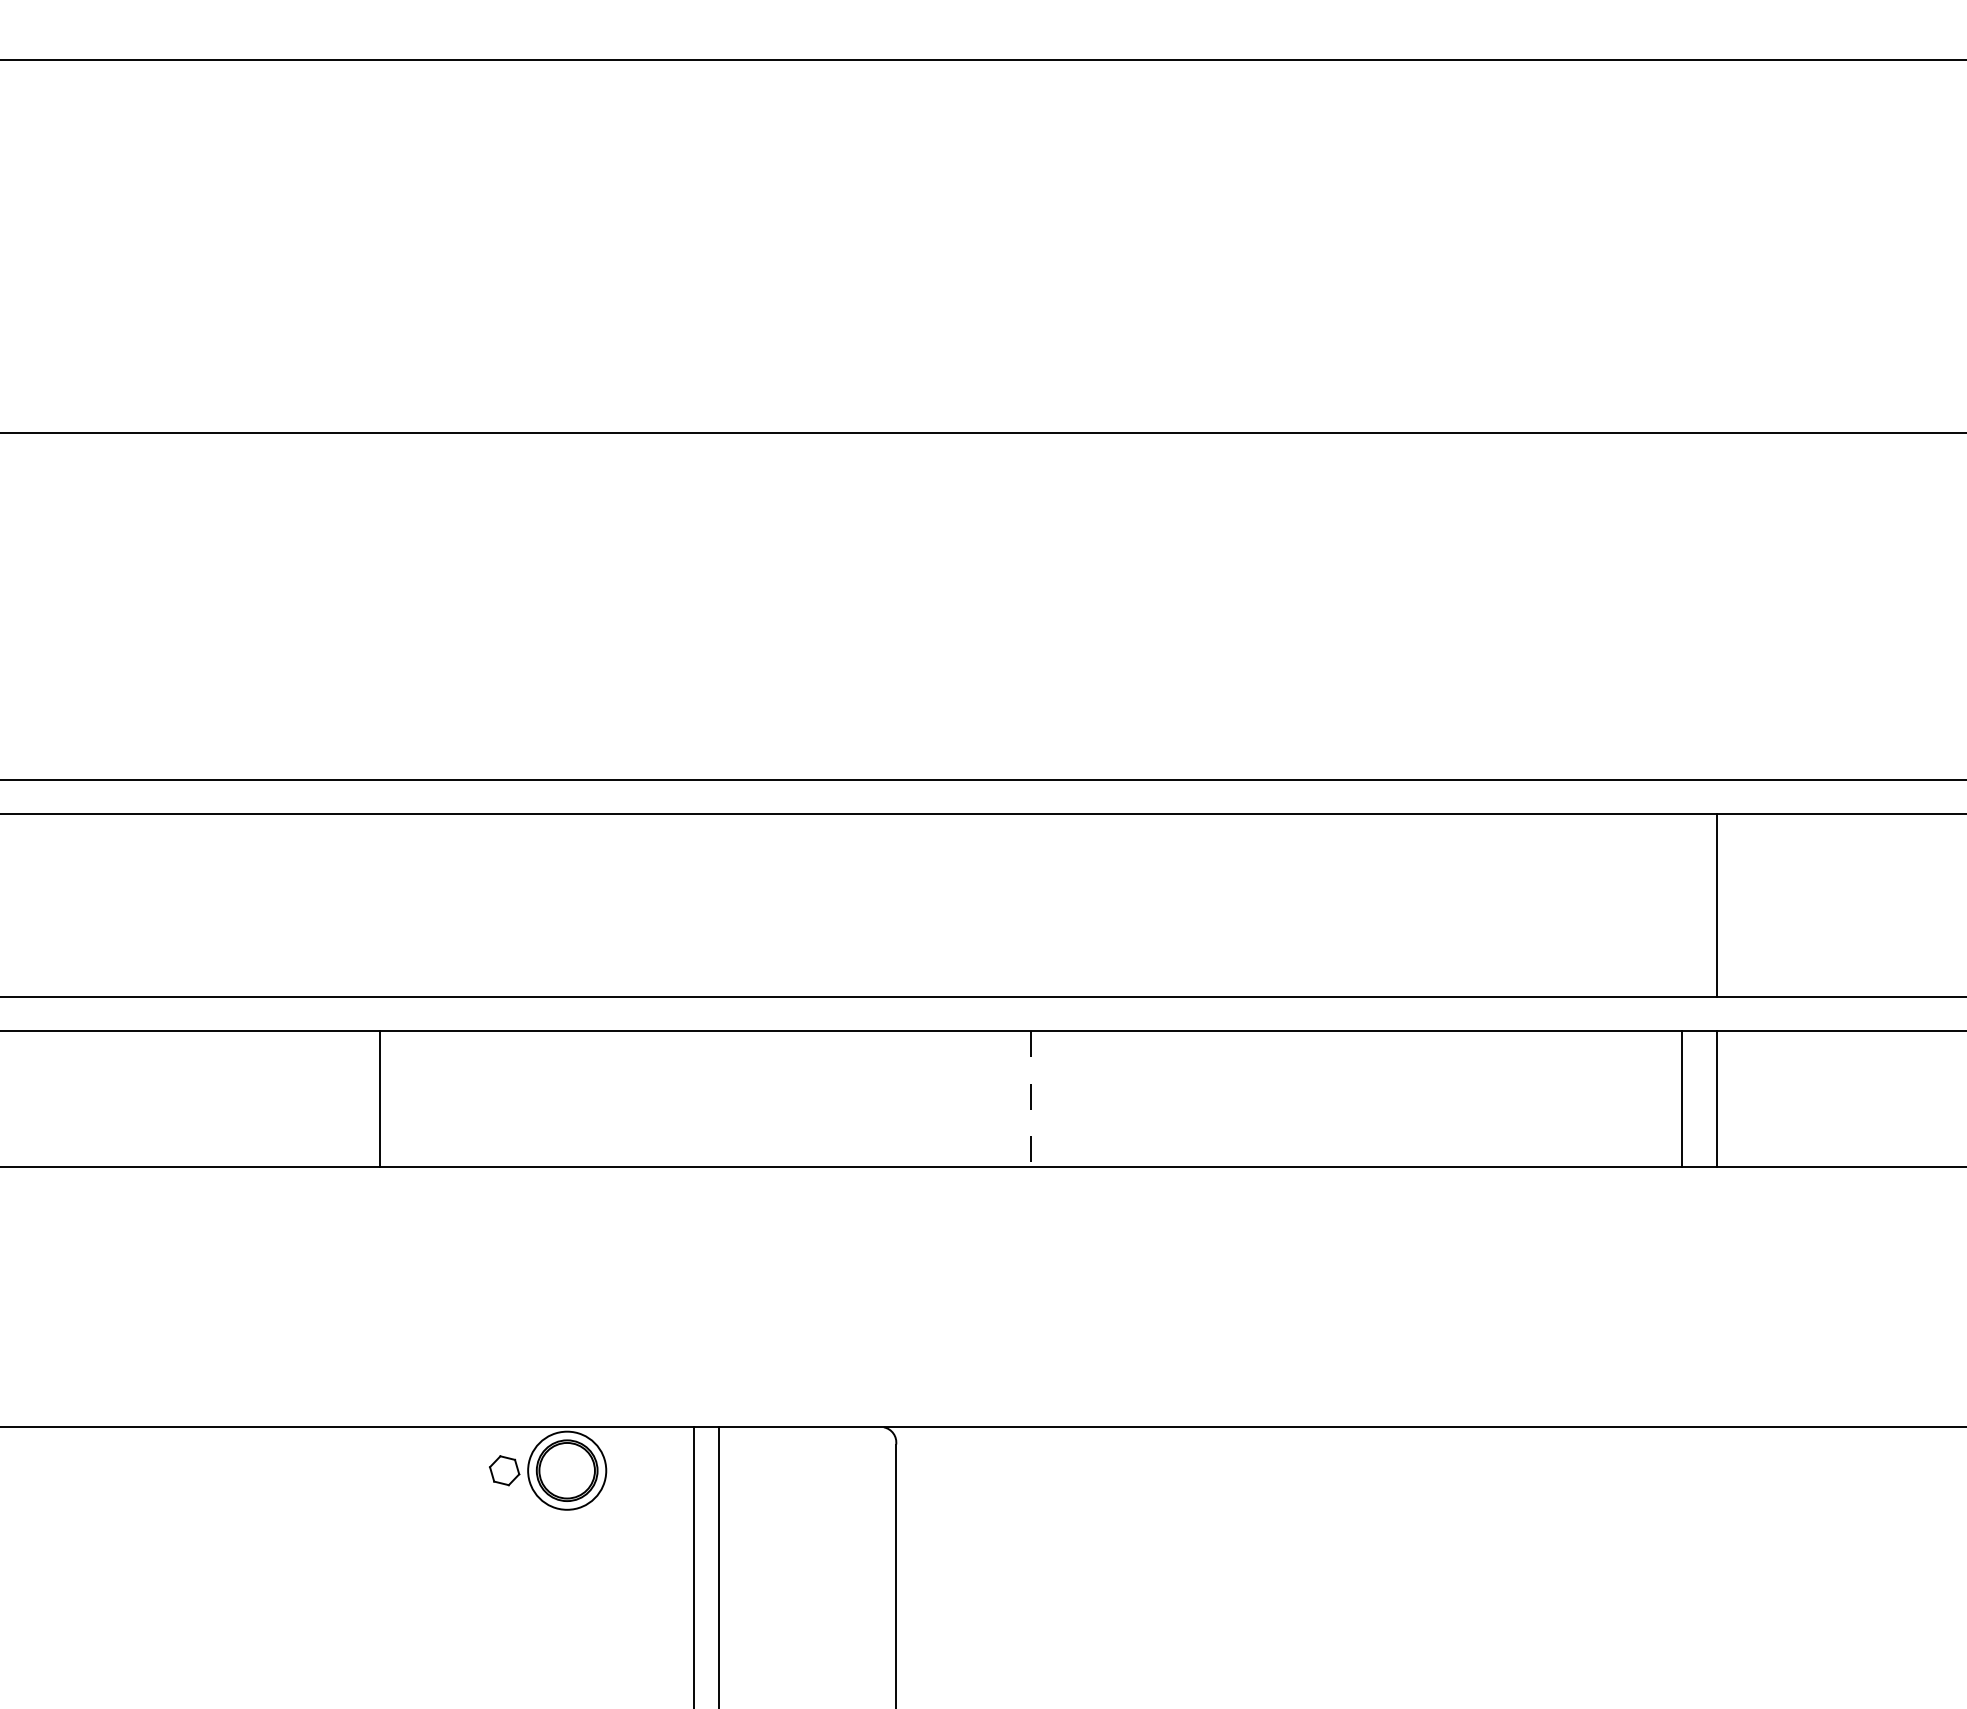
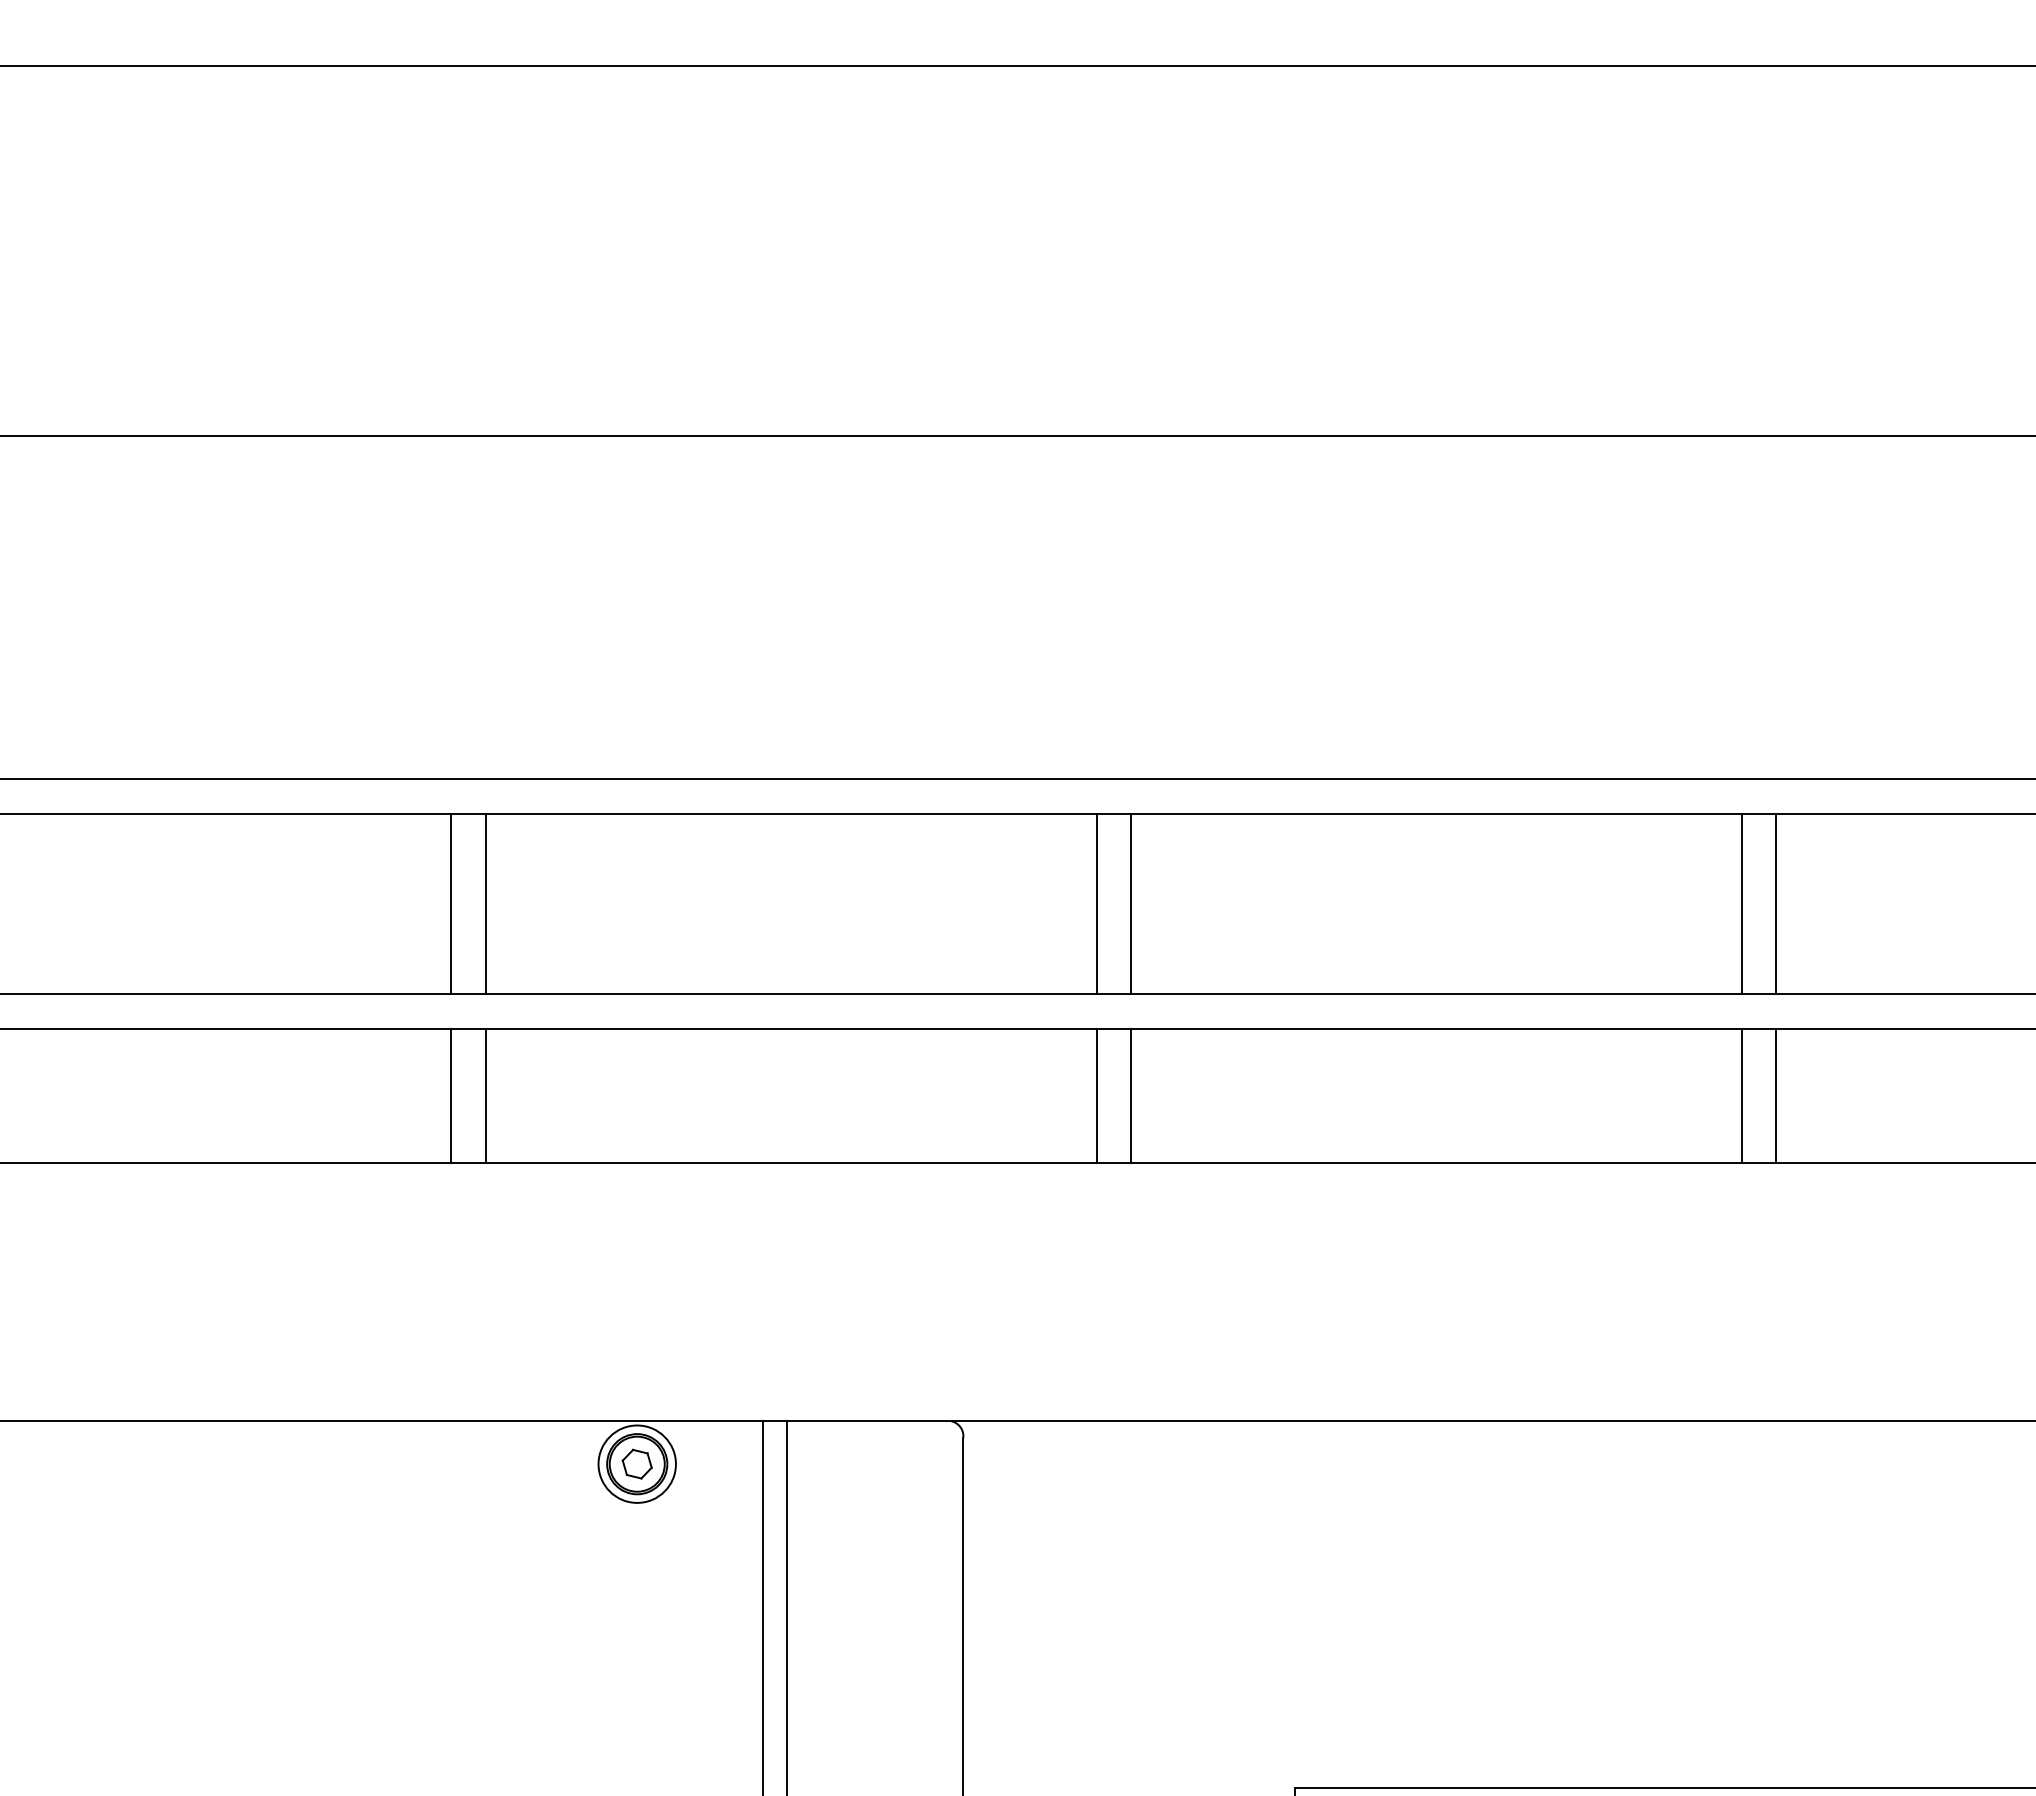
line: (379, 904) -> (451, 903), added
line: (414, 904) -> (485, 903), added
line: (1030, 904) -> (1096, 903), added
line: (1065, 904) -> (1131, 903), added
line: (1681, 904) -> (1741, 903), added
line: (414, 1098) -> (485, 1095), added
line: (1065, 1098) -> (1131, 1095), added
line: (1030, 1099) -> (1096, 1096), dashed -> solid
part: (503, 1470) -> (636, 1463), moved

